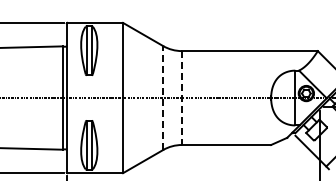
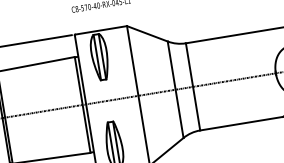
line: (163, 98) -> (176, 90), dashed -> solid
line: (181, 98) -> (192, 87), dashed -> solid

